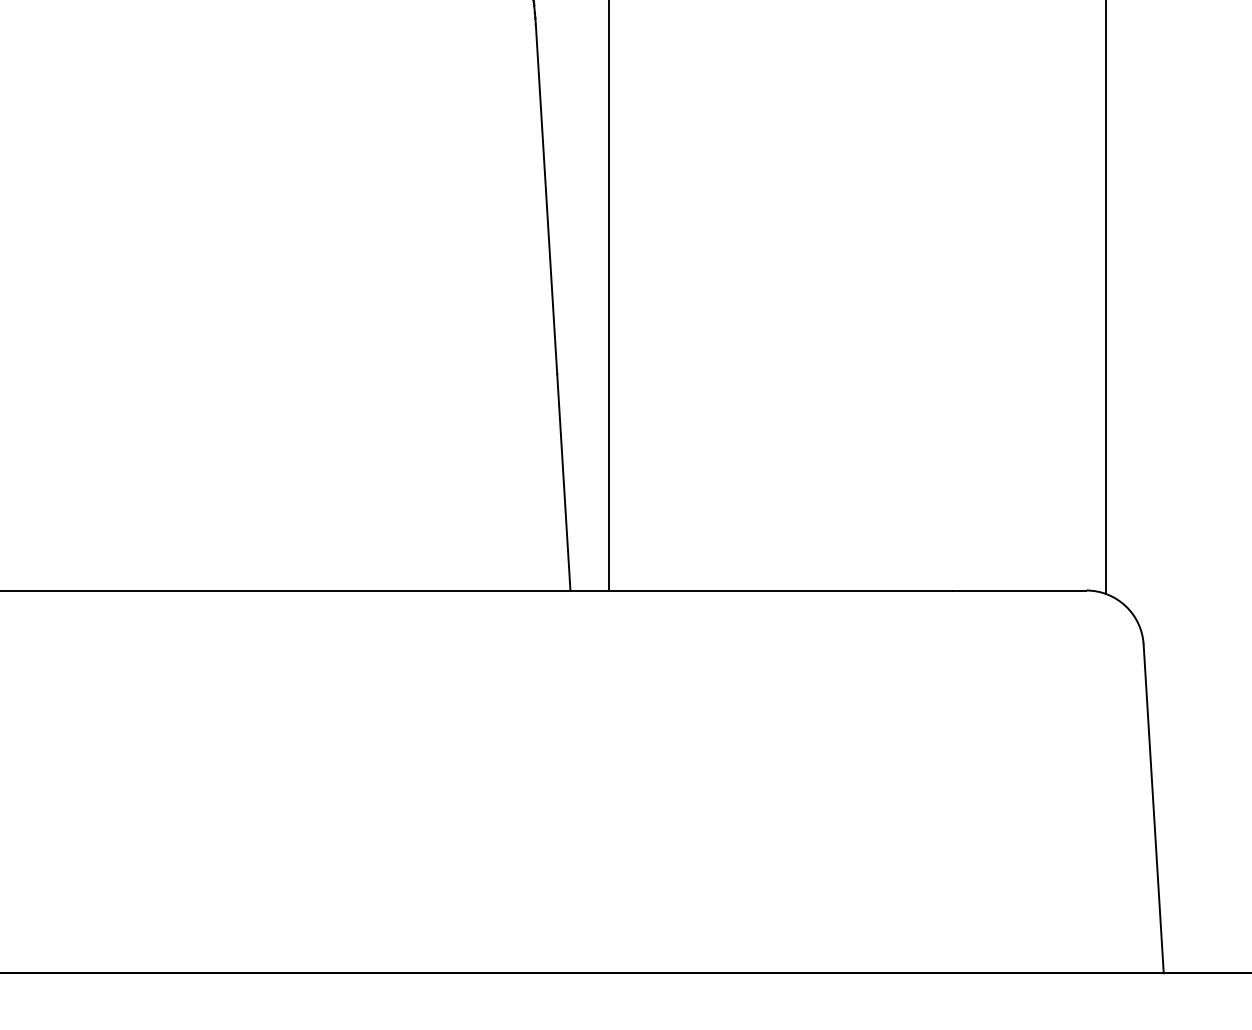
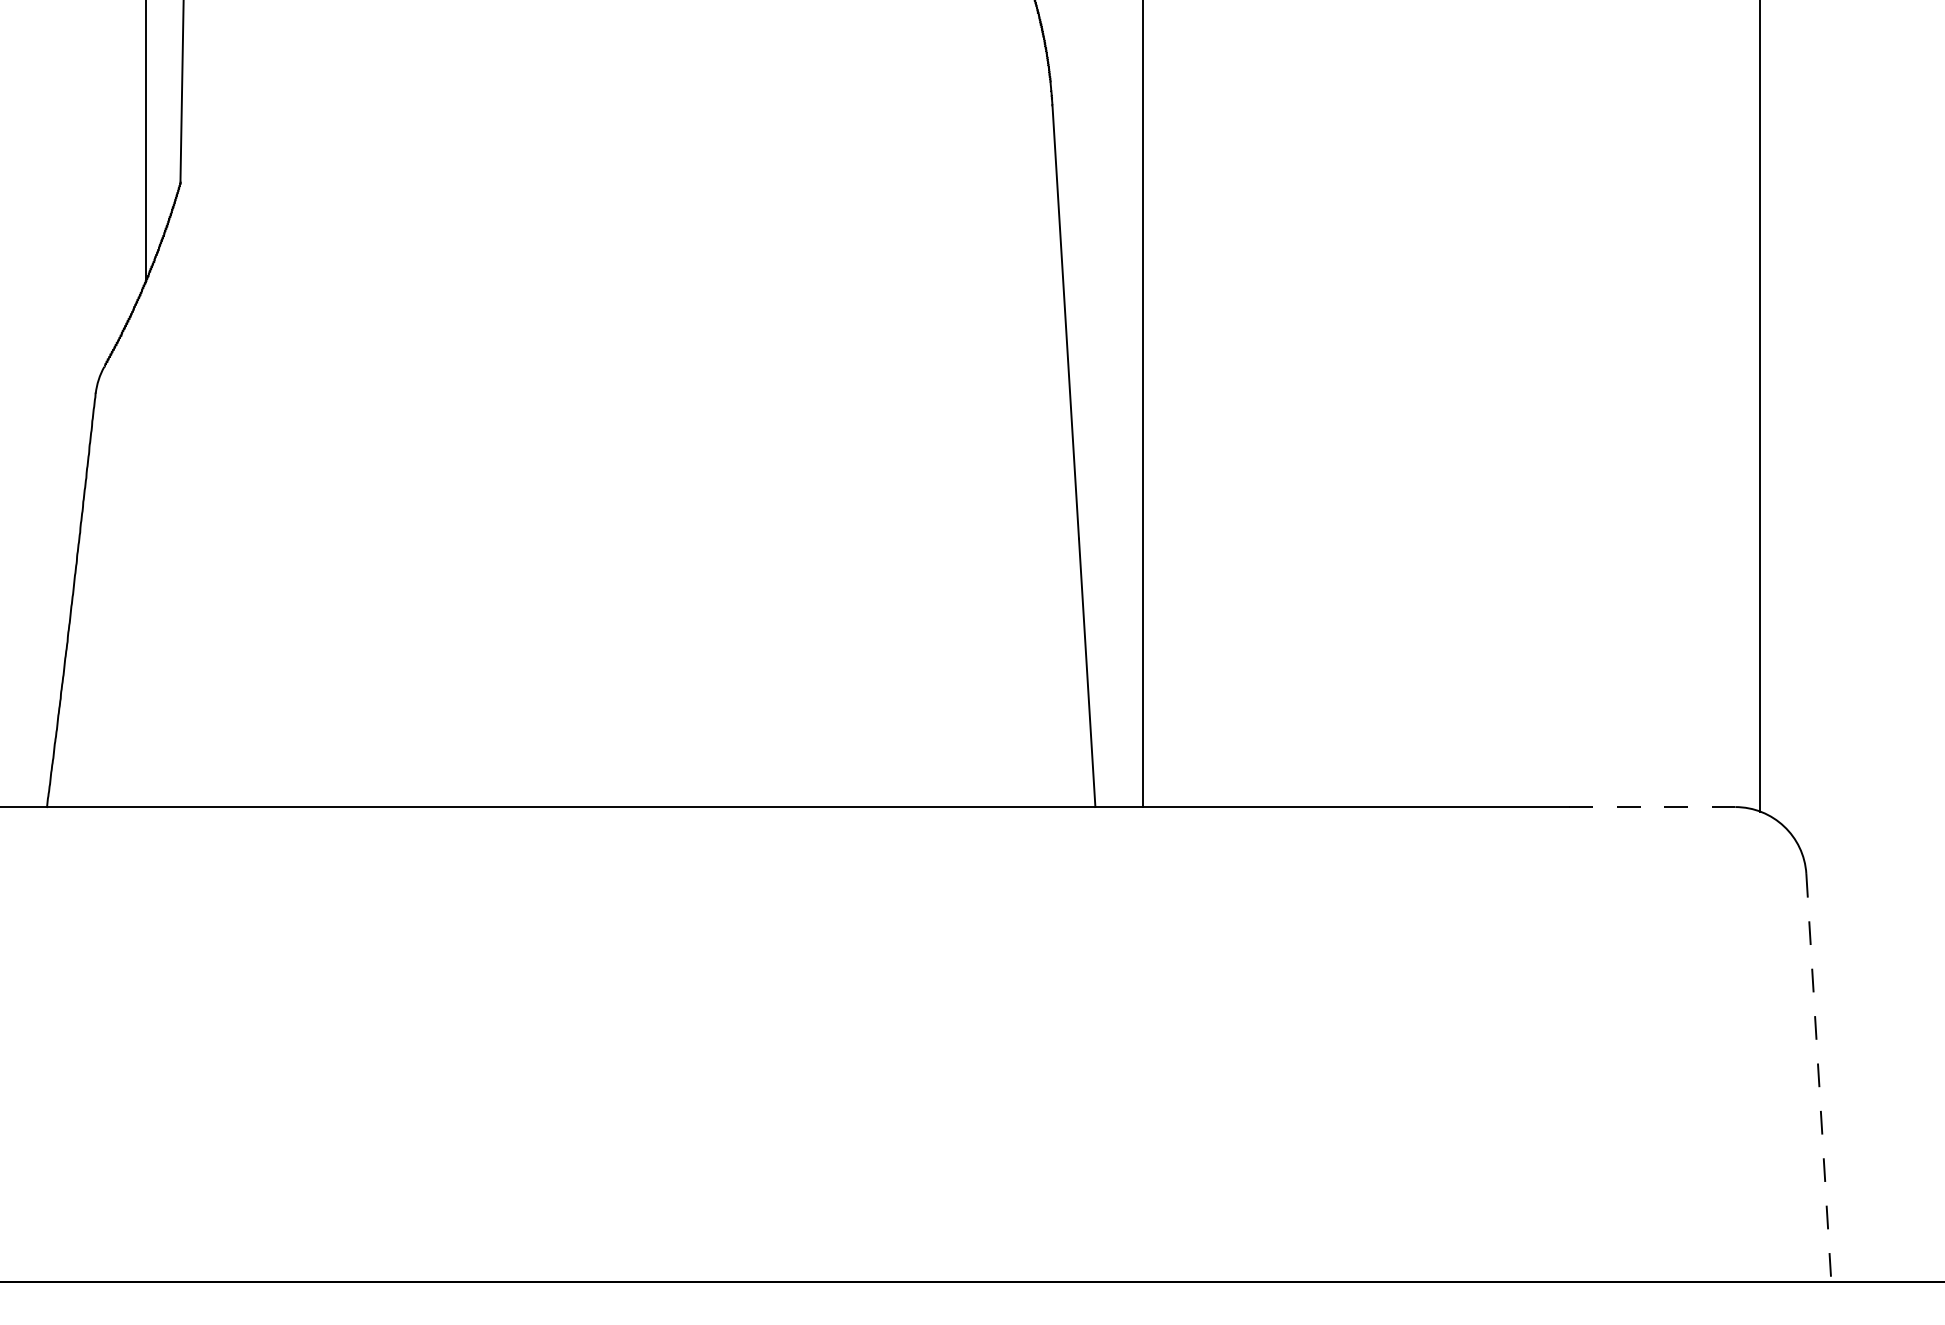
line: (1019, 590) -> (1652, 807), solid -> dashed
line: (1153, 809) -> (1818, 1078), solid -> dashed

